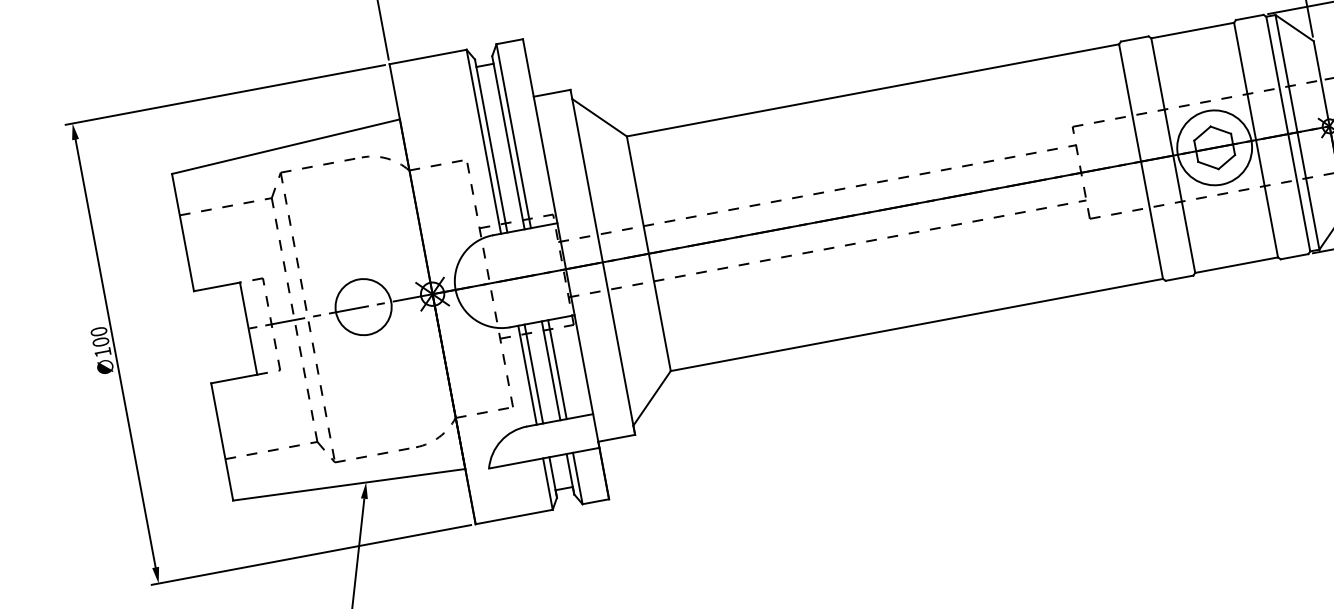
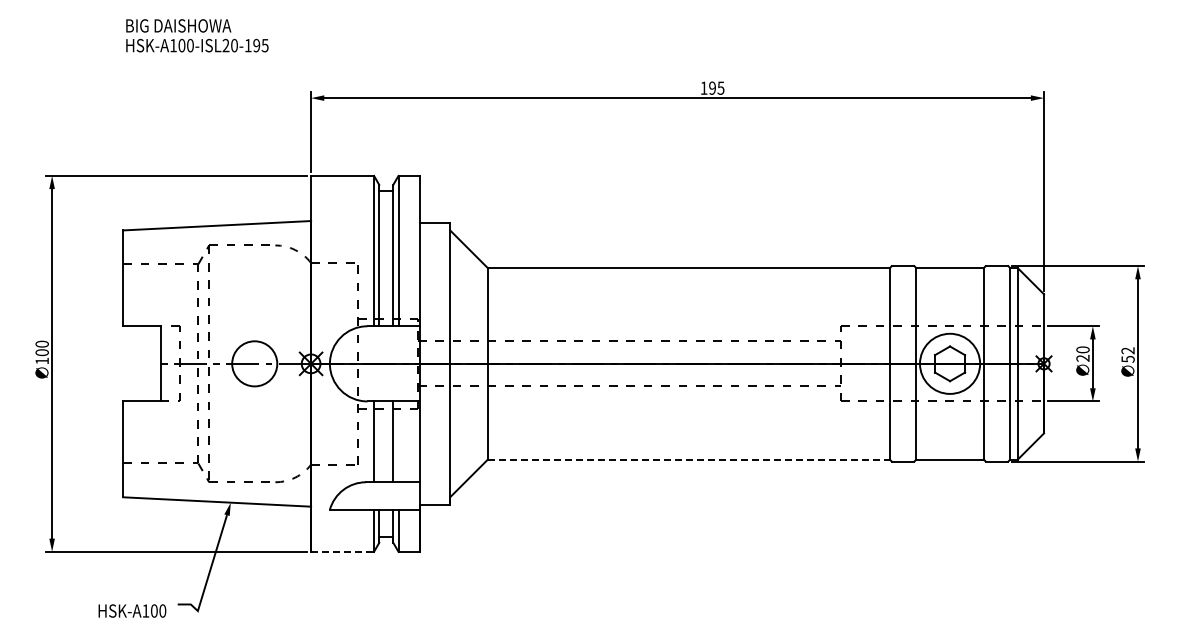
line: (917, 324) -> (689, 459), solid -> dashed
line: (557, 369) -> (398, 441), removed
line: (534, 373) -> (379, 441), removed
line: (515, 516) -> (343, 551), solid -> dashed

